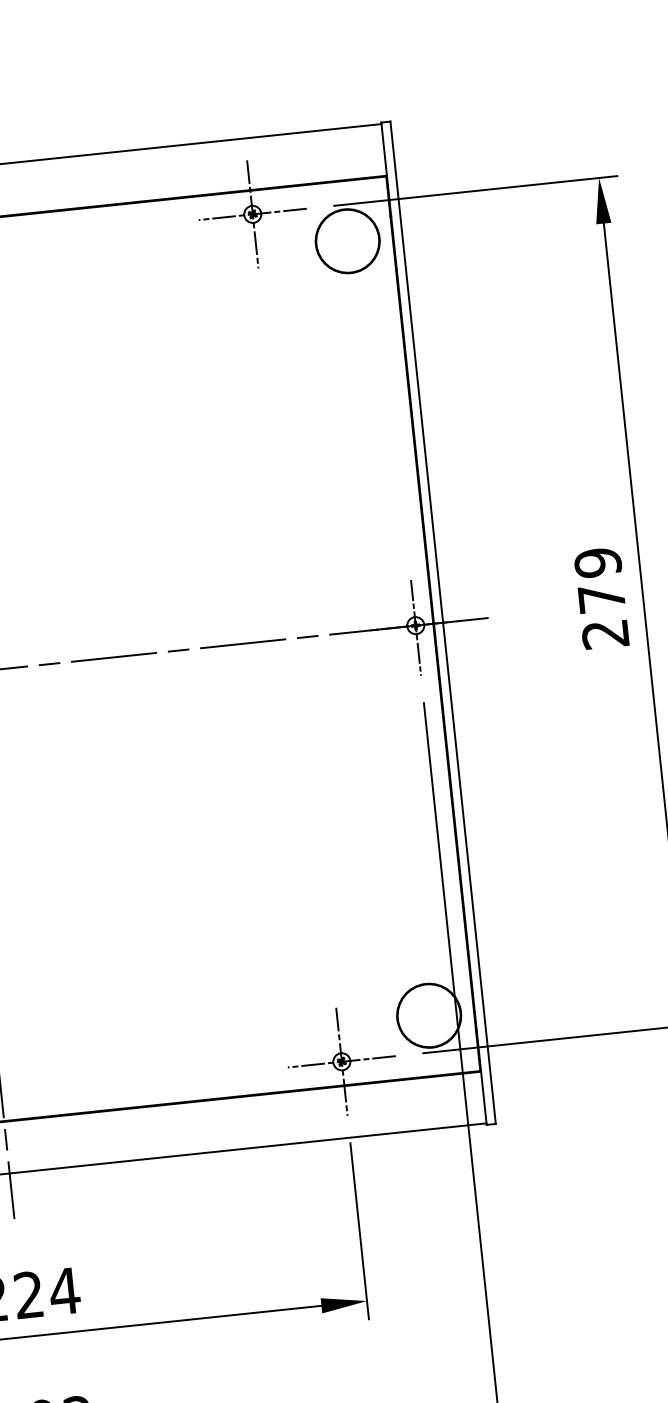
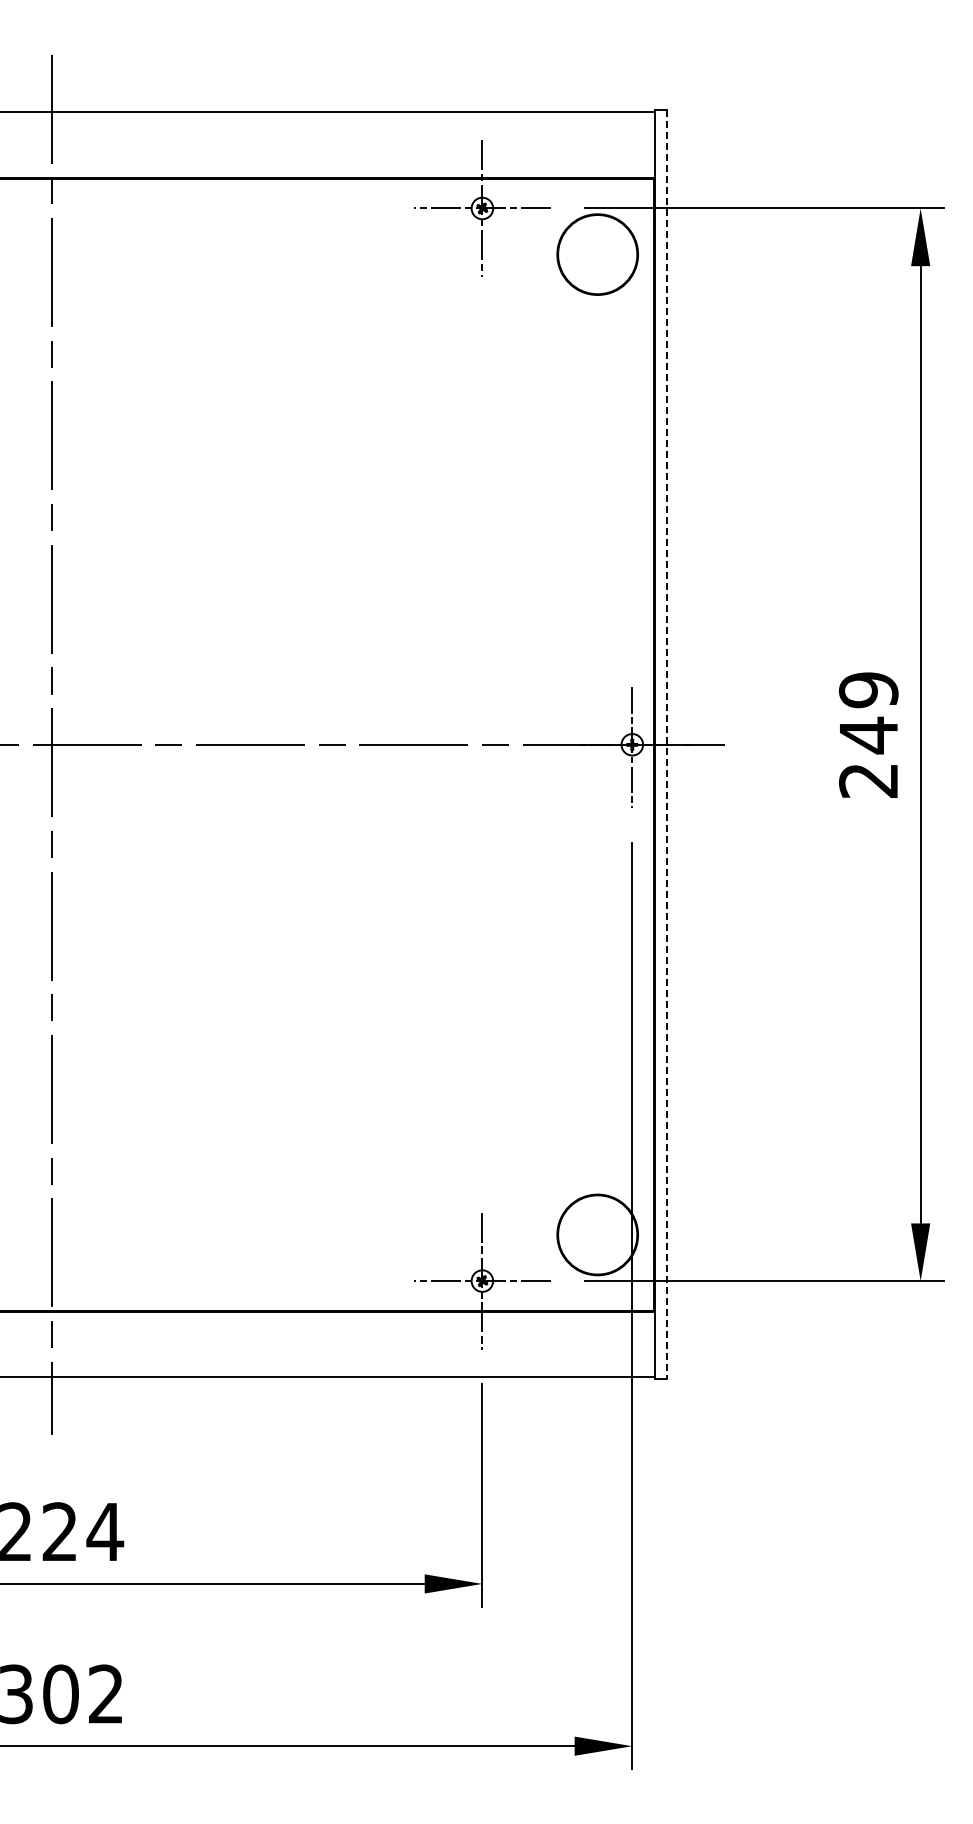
text: (601, 598) -> (868, 735), 279 -> 249
line: (442, 623) -> (666, 745), solid -> dashed

